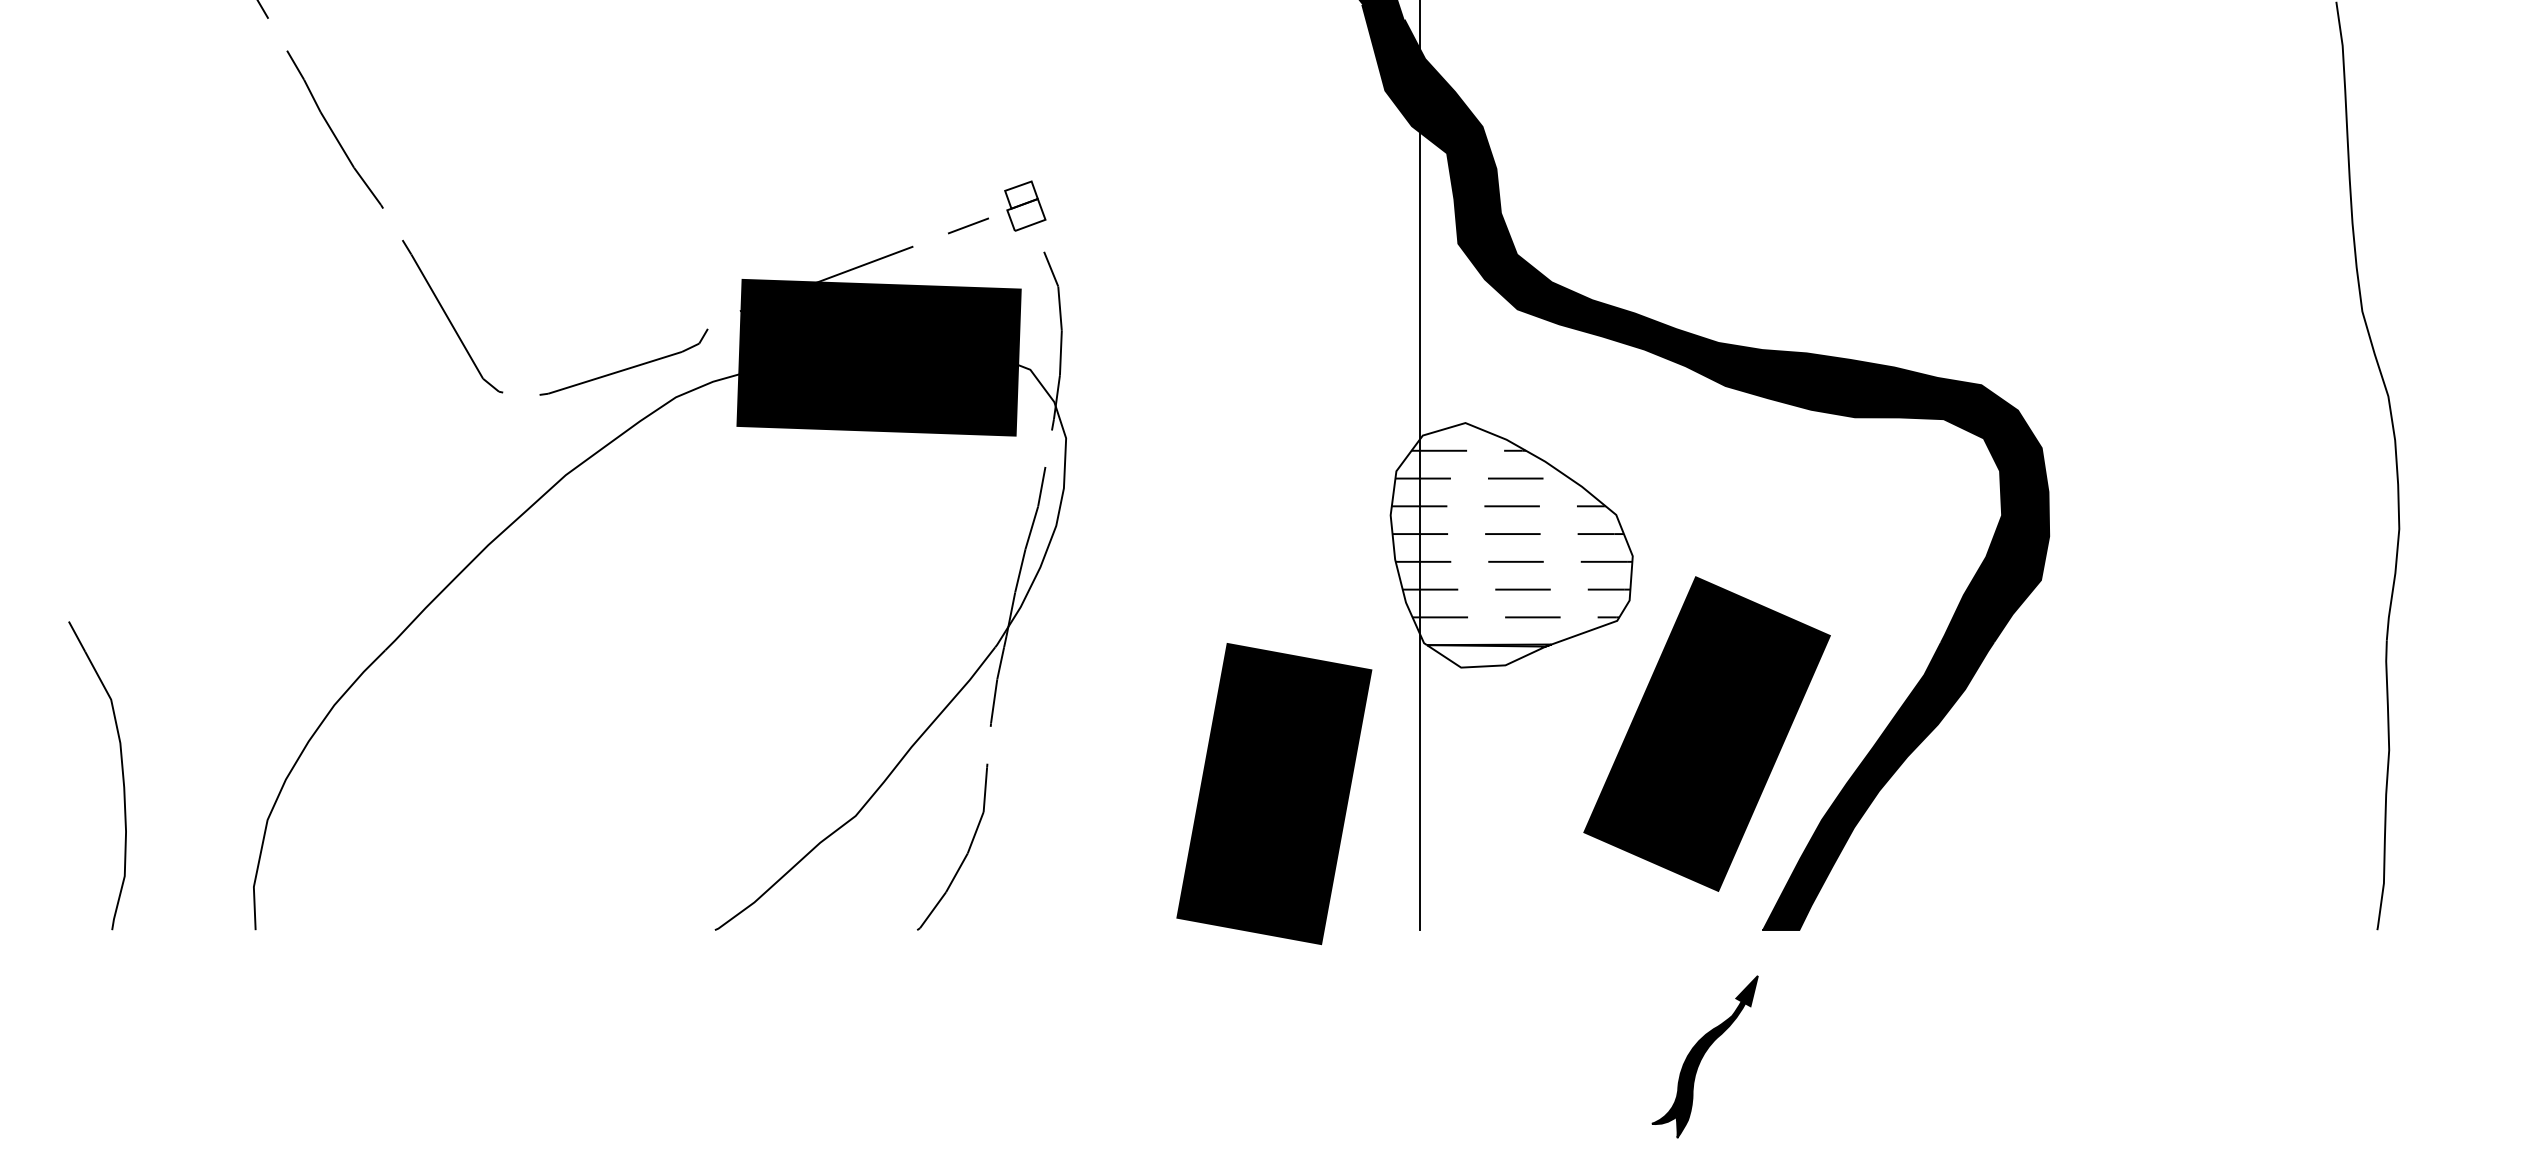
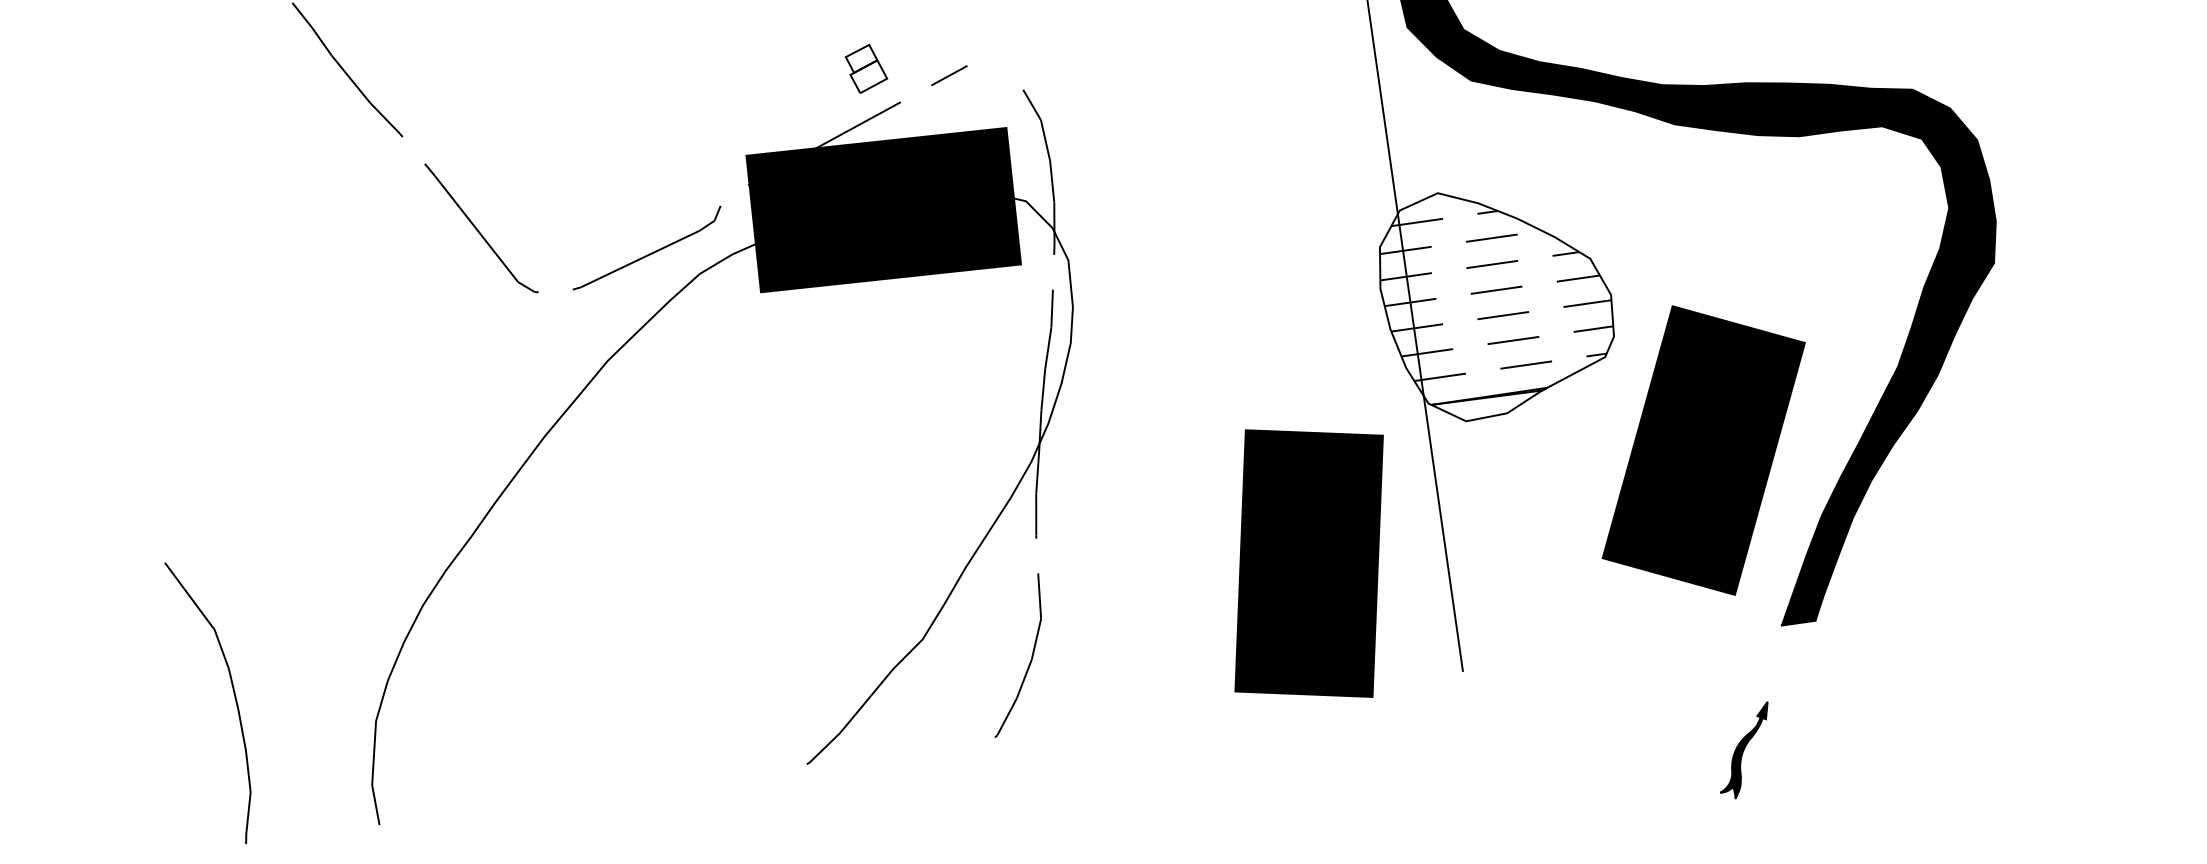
part: (1025, 205) -> (866, 68), moved
part: (1704, 1056) -> (1744, 750), size x0.6

